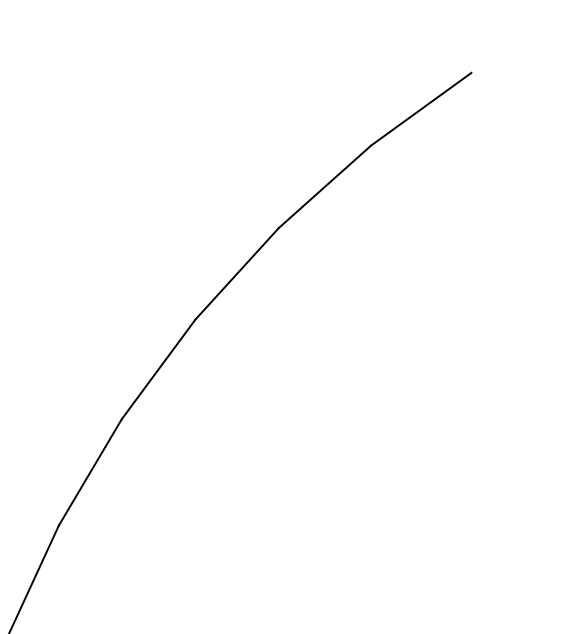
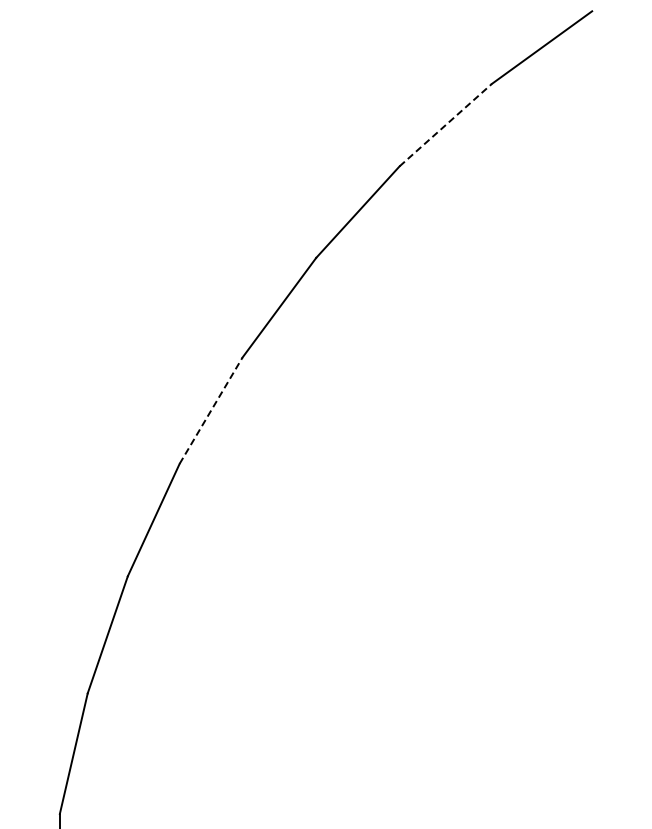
line: (324, 187) -> (445, 125), solid -> dashed
line: (90, 472) -> (211, 410), solid -> dashed

